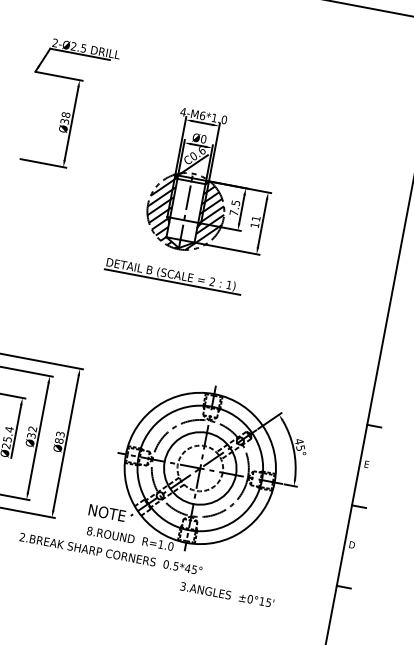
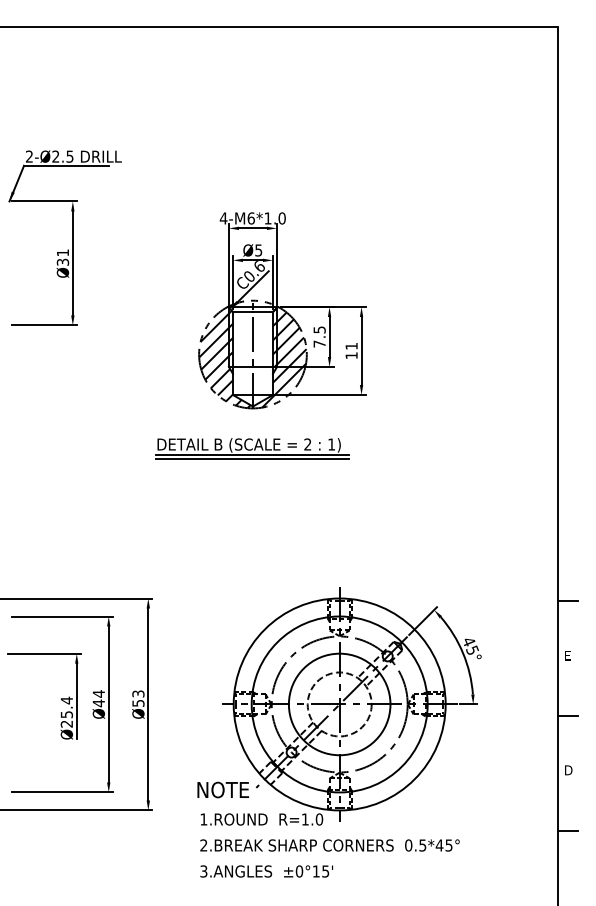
text: (65, 114) -> (62, 252), Ø38 -> Ø31
text: (203, 139) -> (258, 250), Ø0 -> Ø5
line: (171, 285) -> (252, 459), added
text: (31, 432) -> (98, 698), Ø32 -> Ø44
text: (59, 440) -> (138, 702), Ø83 -> Ø53
text: (89, 531) -> (203, 819), 8.ROUND -> 1.ROUND
text: (110, 553) -> (329, 845), moved
text: (227, 594) -> (266, 871), moved

